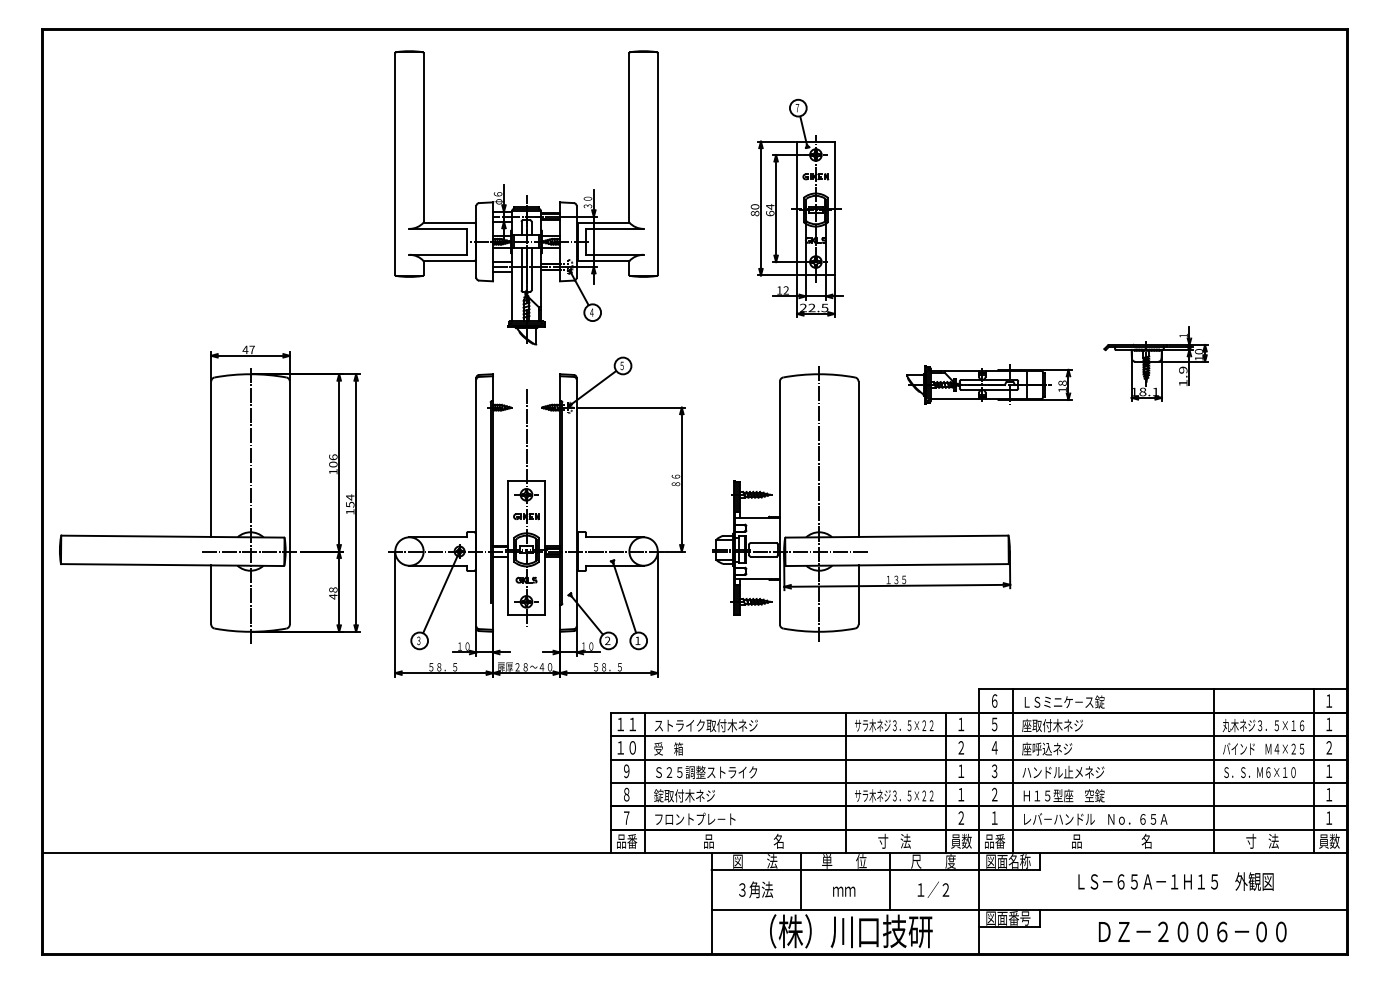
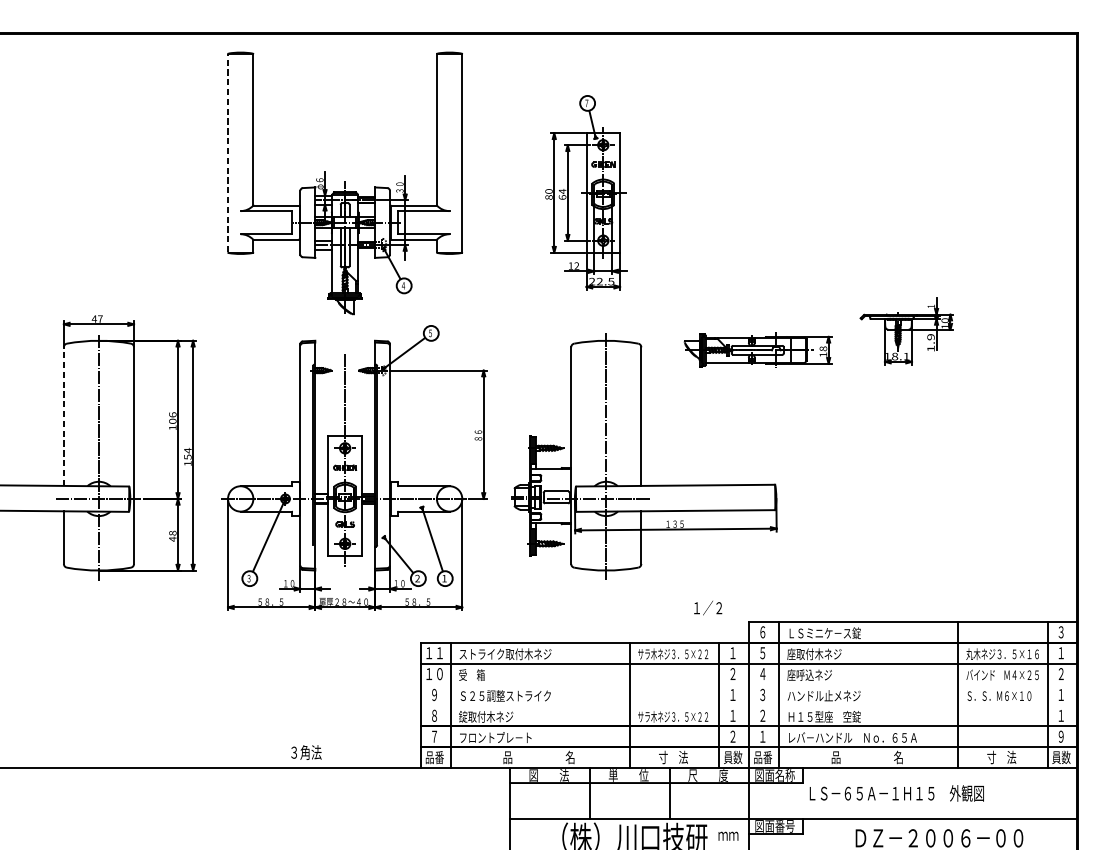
line: (395, 164) -> (228, 153), solid -> dashed
line: (211, 459) -> (64, 416), solid -> dashed
text: (1329, 700) -> (1061, 631), １ -> ３
line: (979, 759) -> (749, 684), removed
line: (979, 783) -> (749, 705), removed
text: (1329, 817) -> (1061, 736), １ -> ９
text: (1175, 881) -> (896, 793), moved
text: (756, 889) -> (306, 752), moved
text: (933, 889) -> (708, 607), moved
text: (844, 891) -> (728, 836), moved

